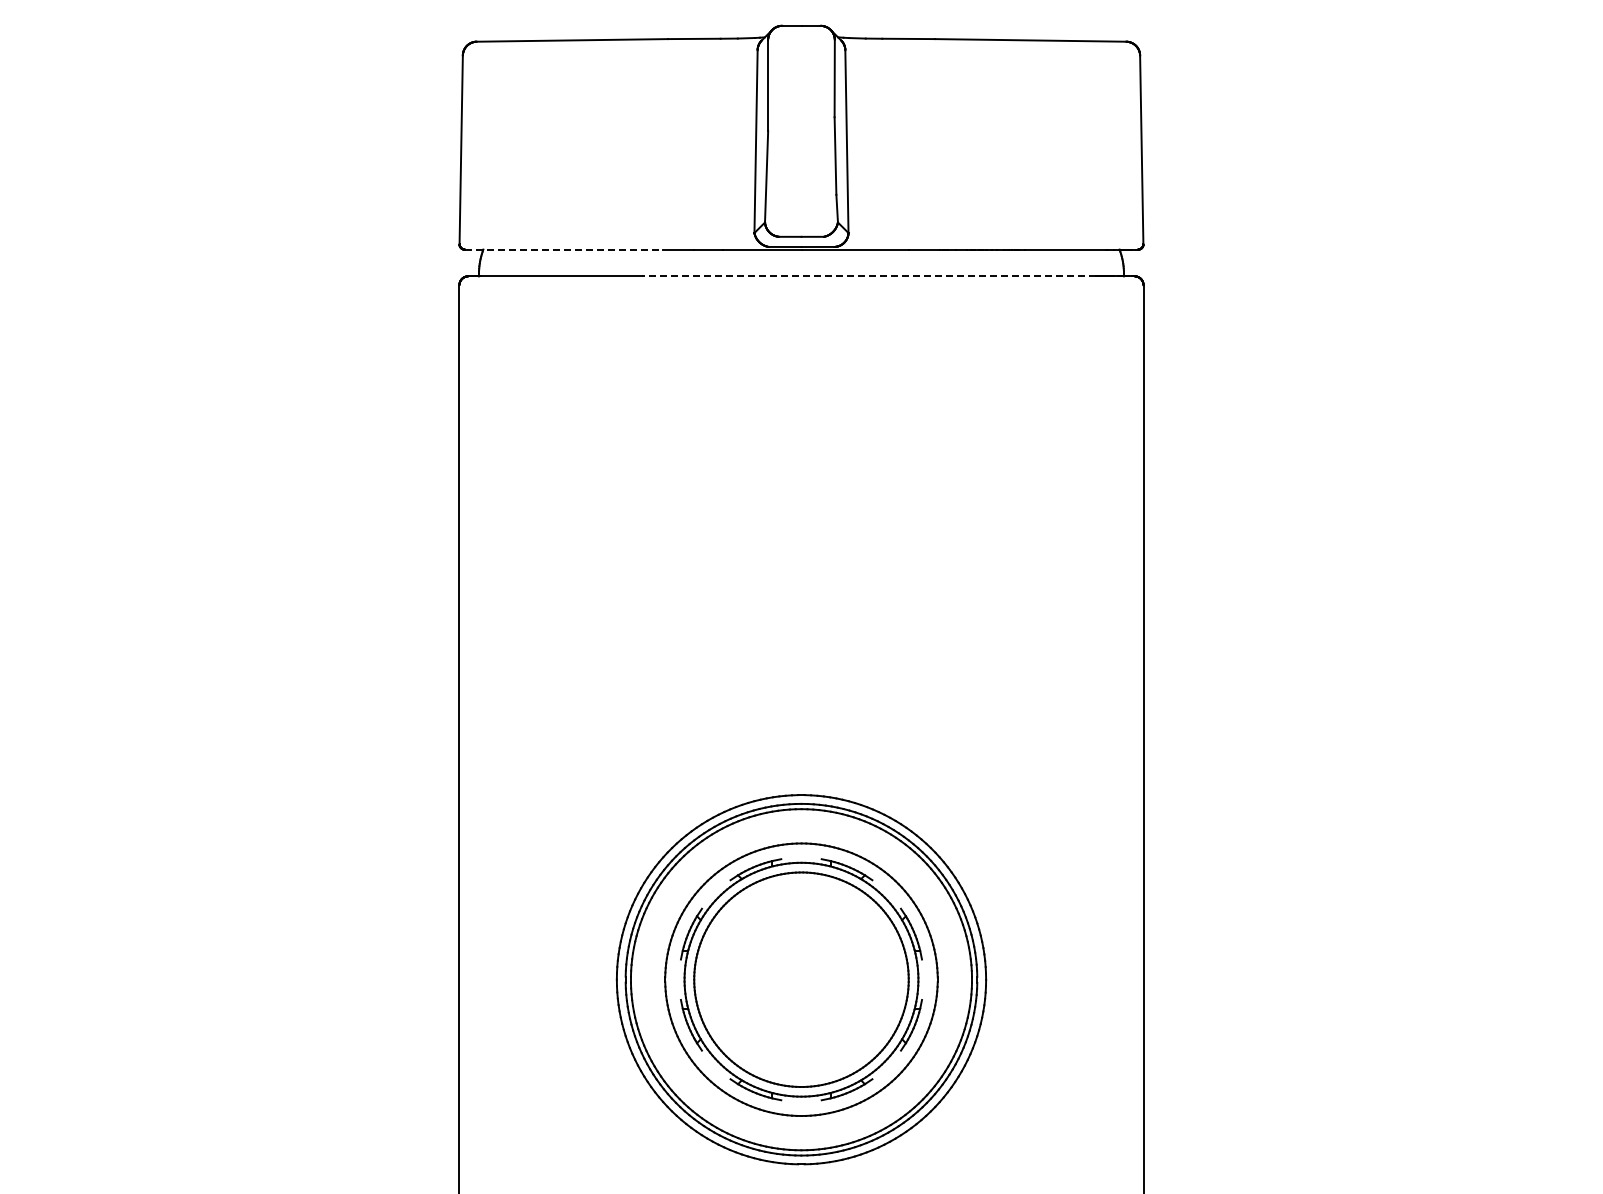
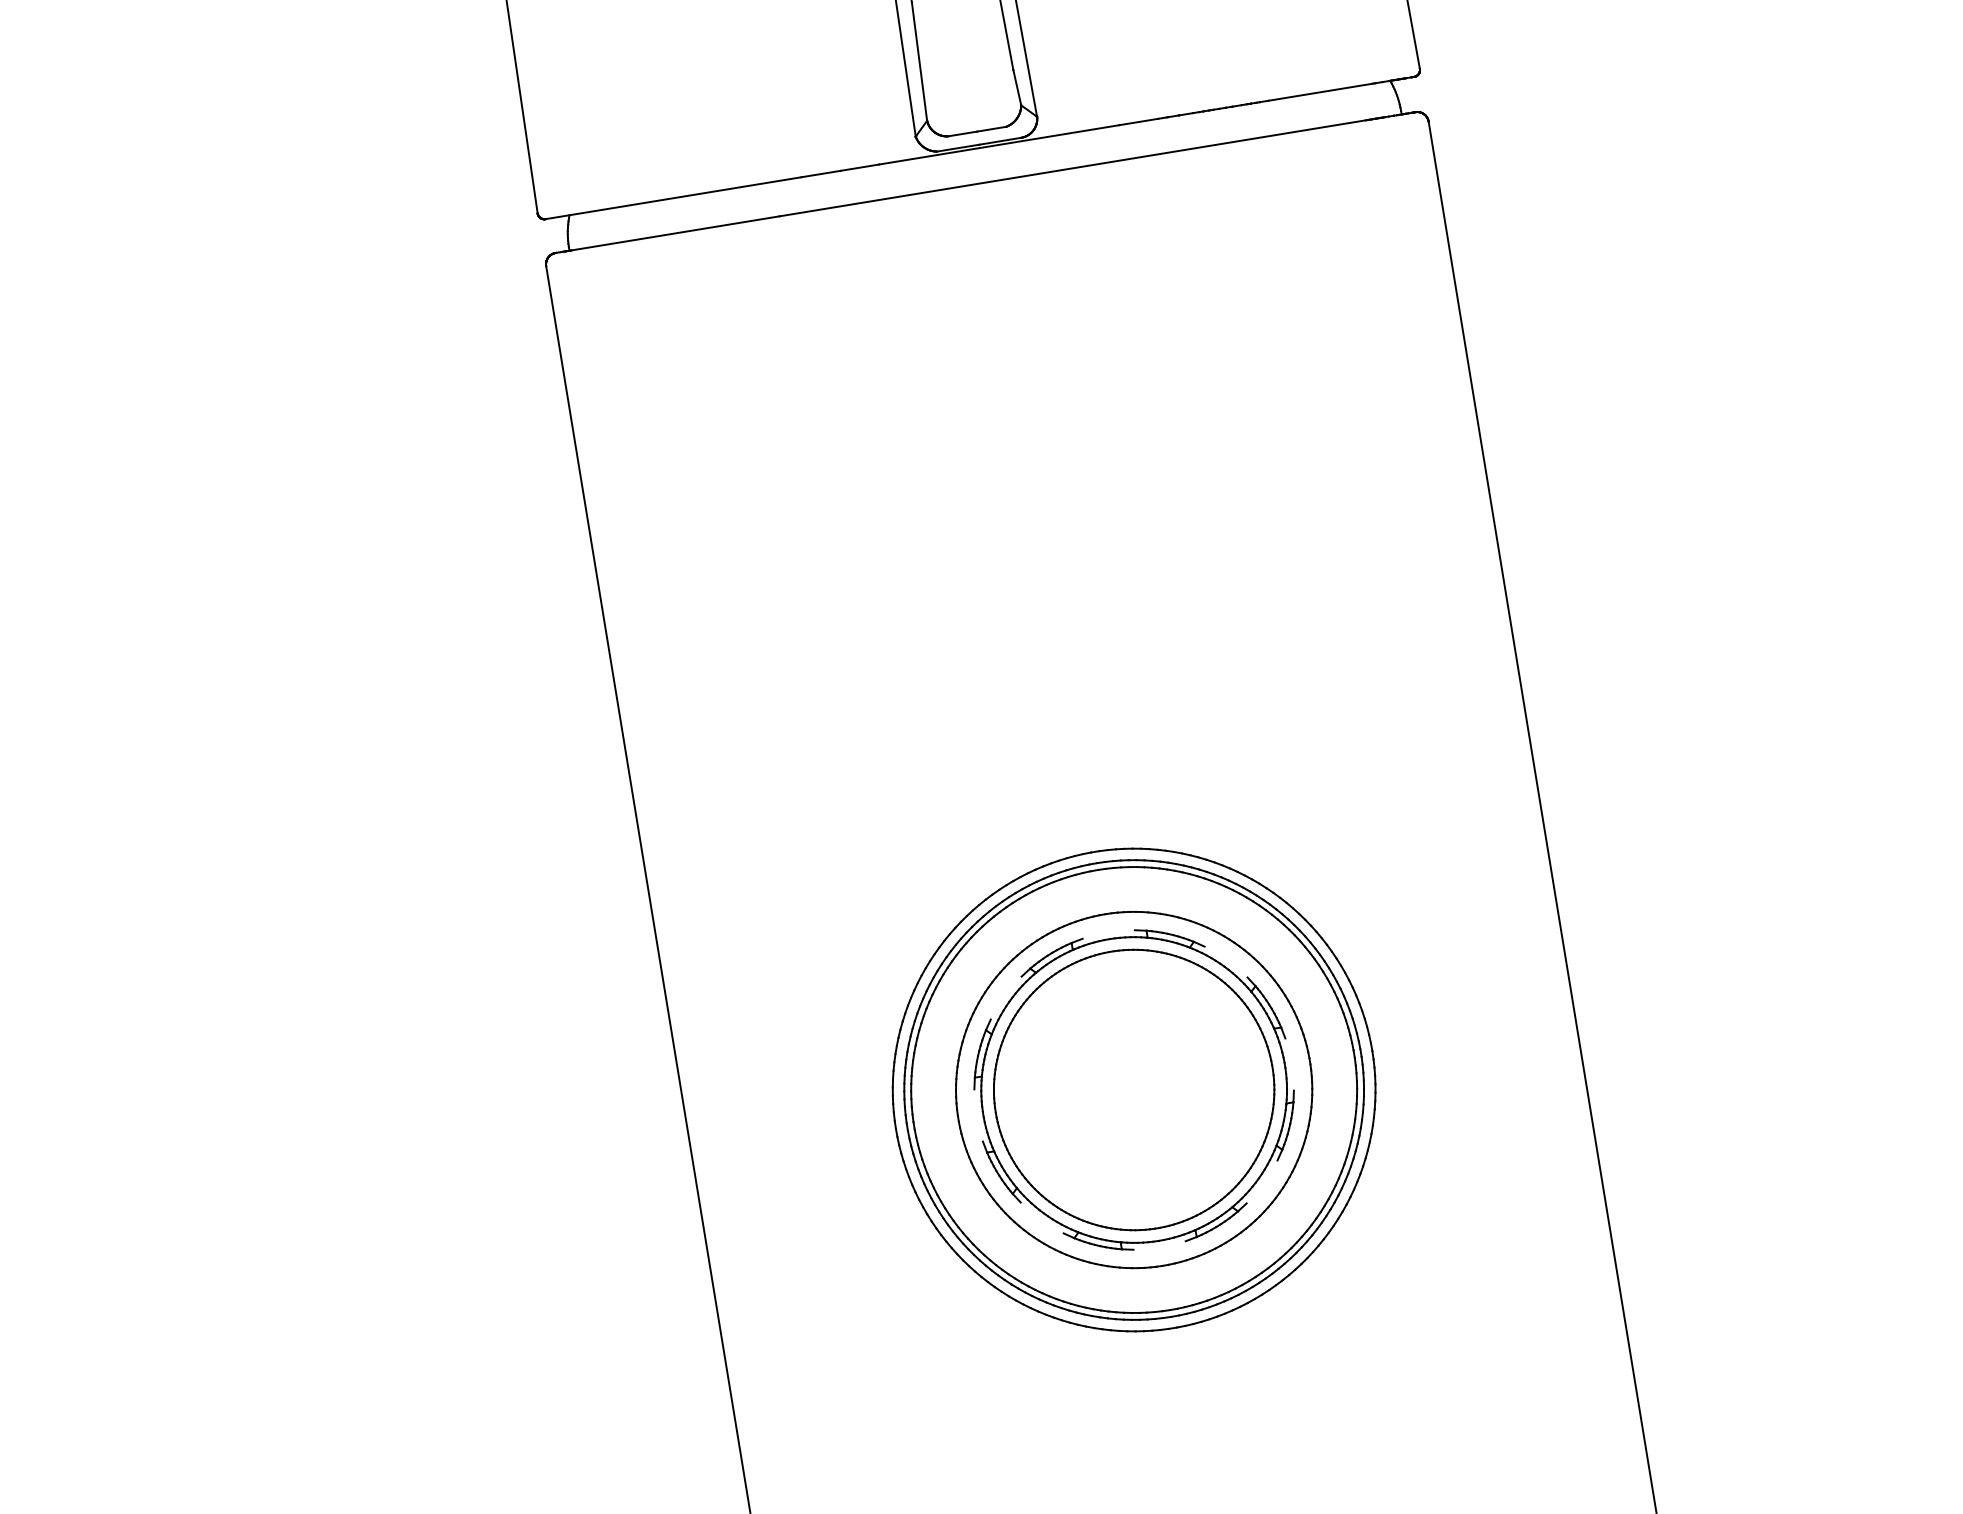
line: (564, 249) -> (674, 198), dashed -> solid
line: (868, 276) -> (1072, 168), dashed -> solid

